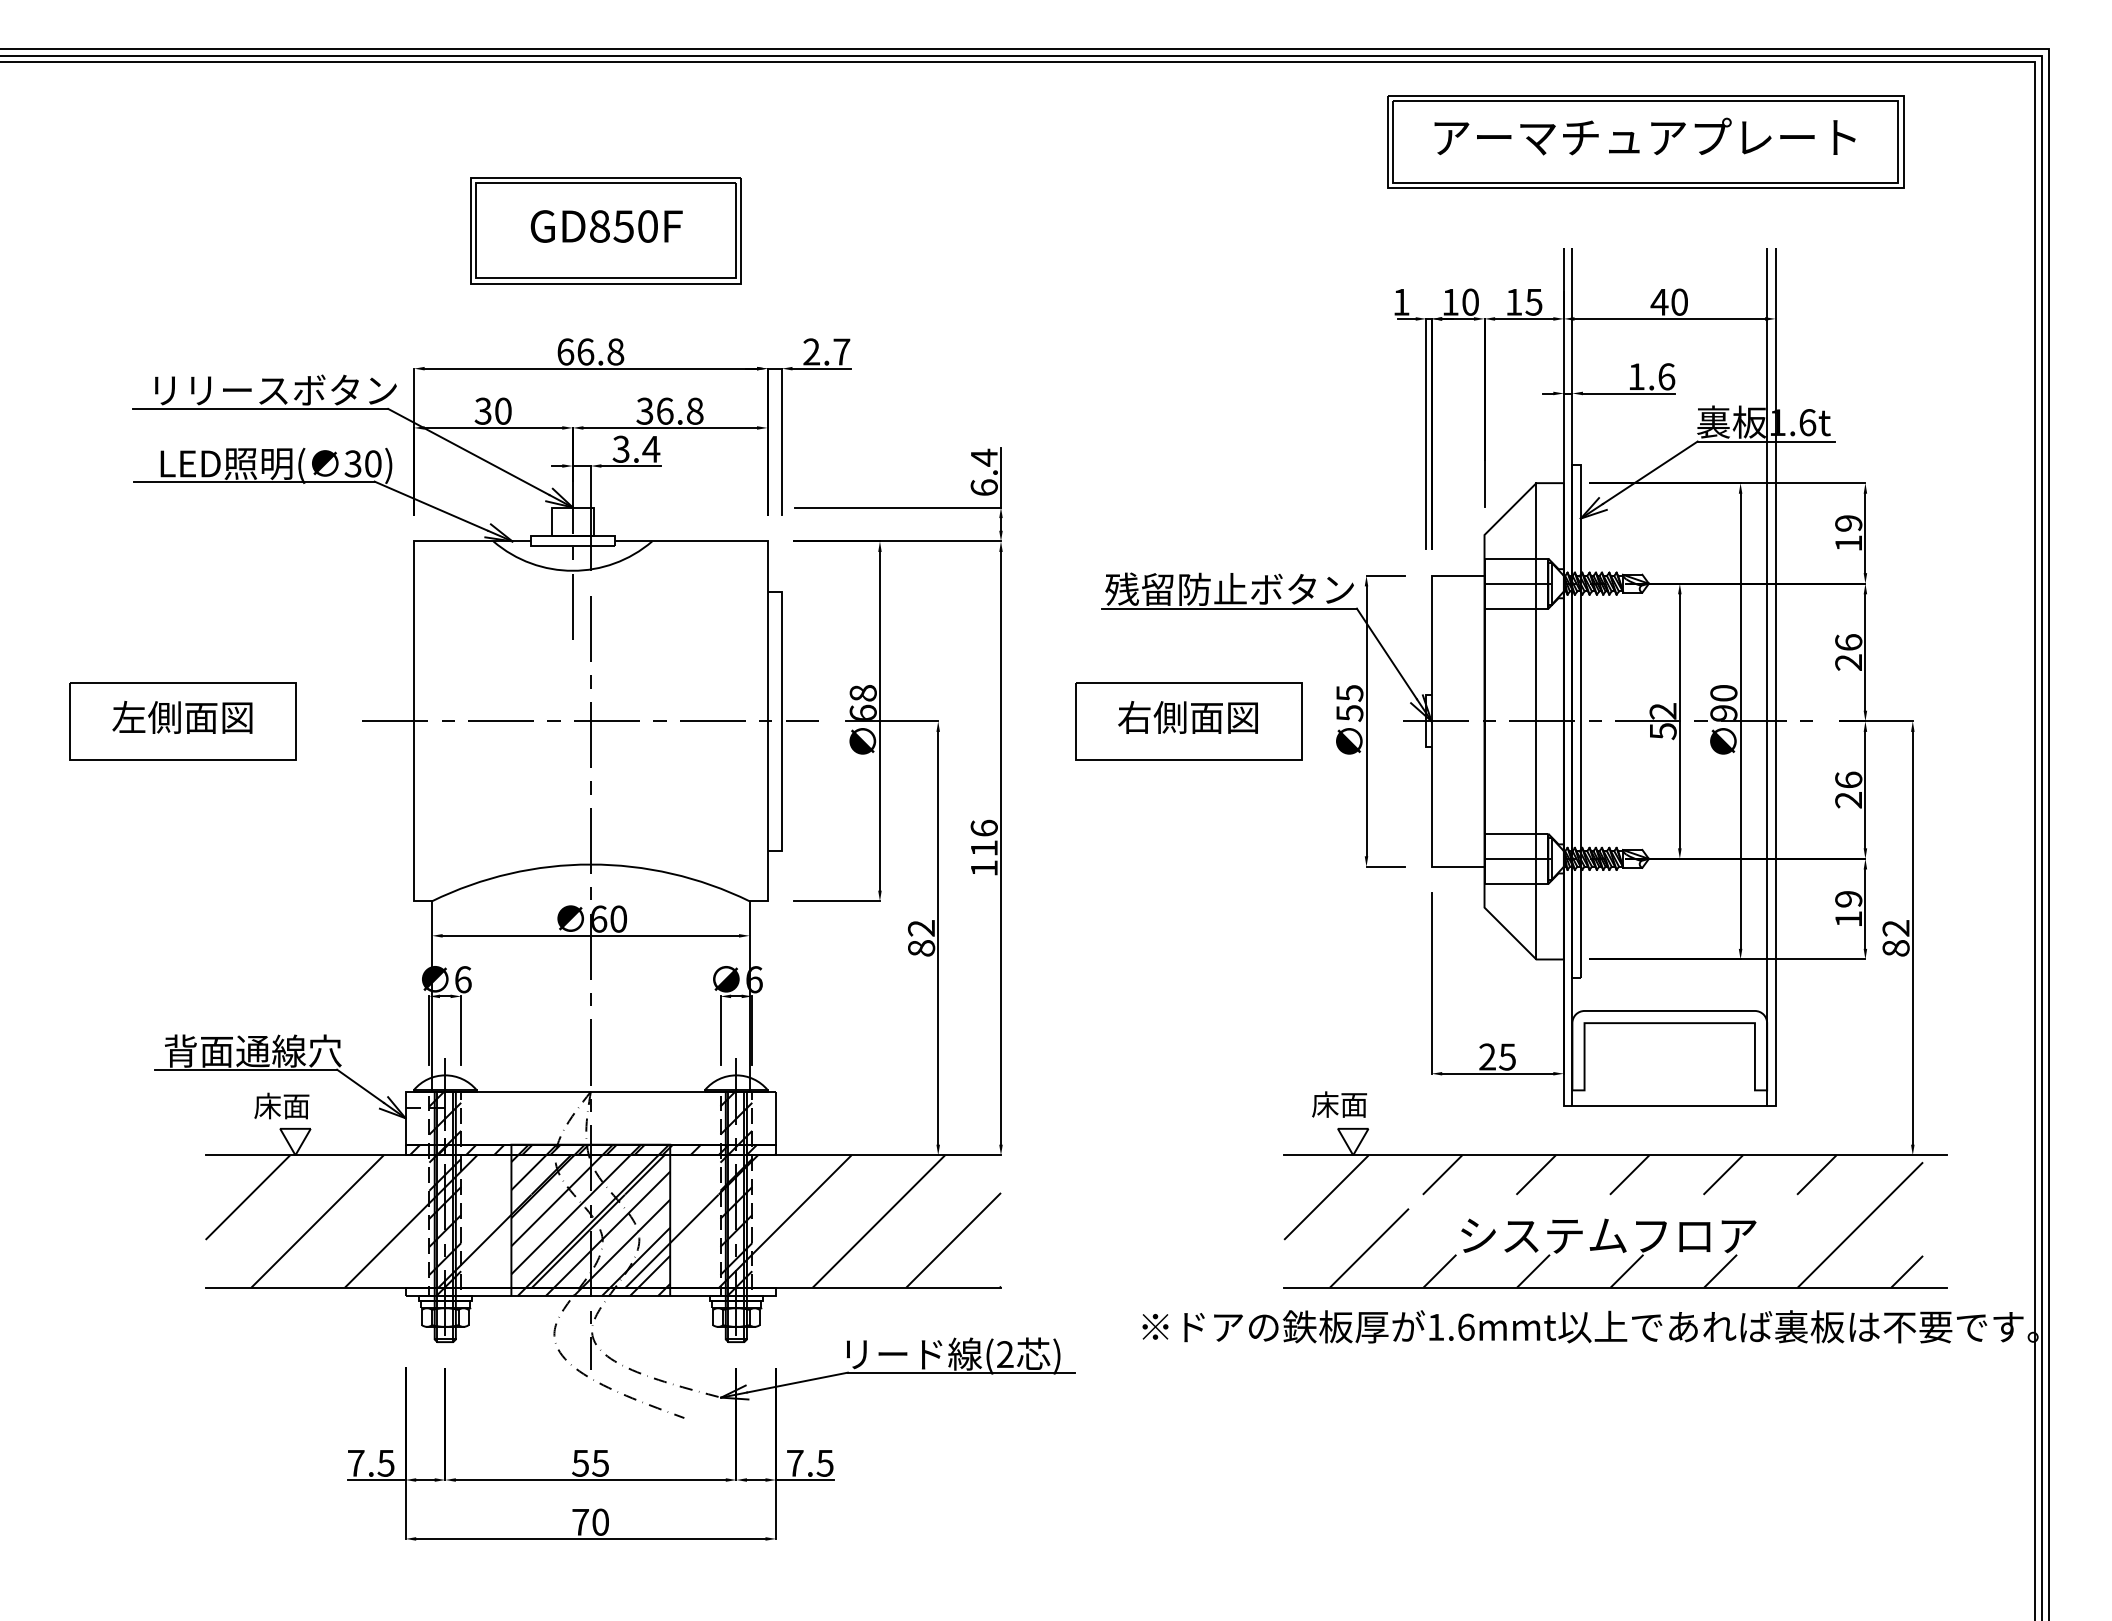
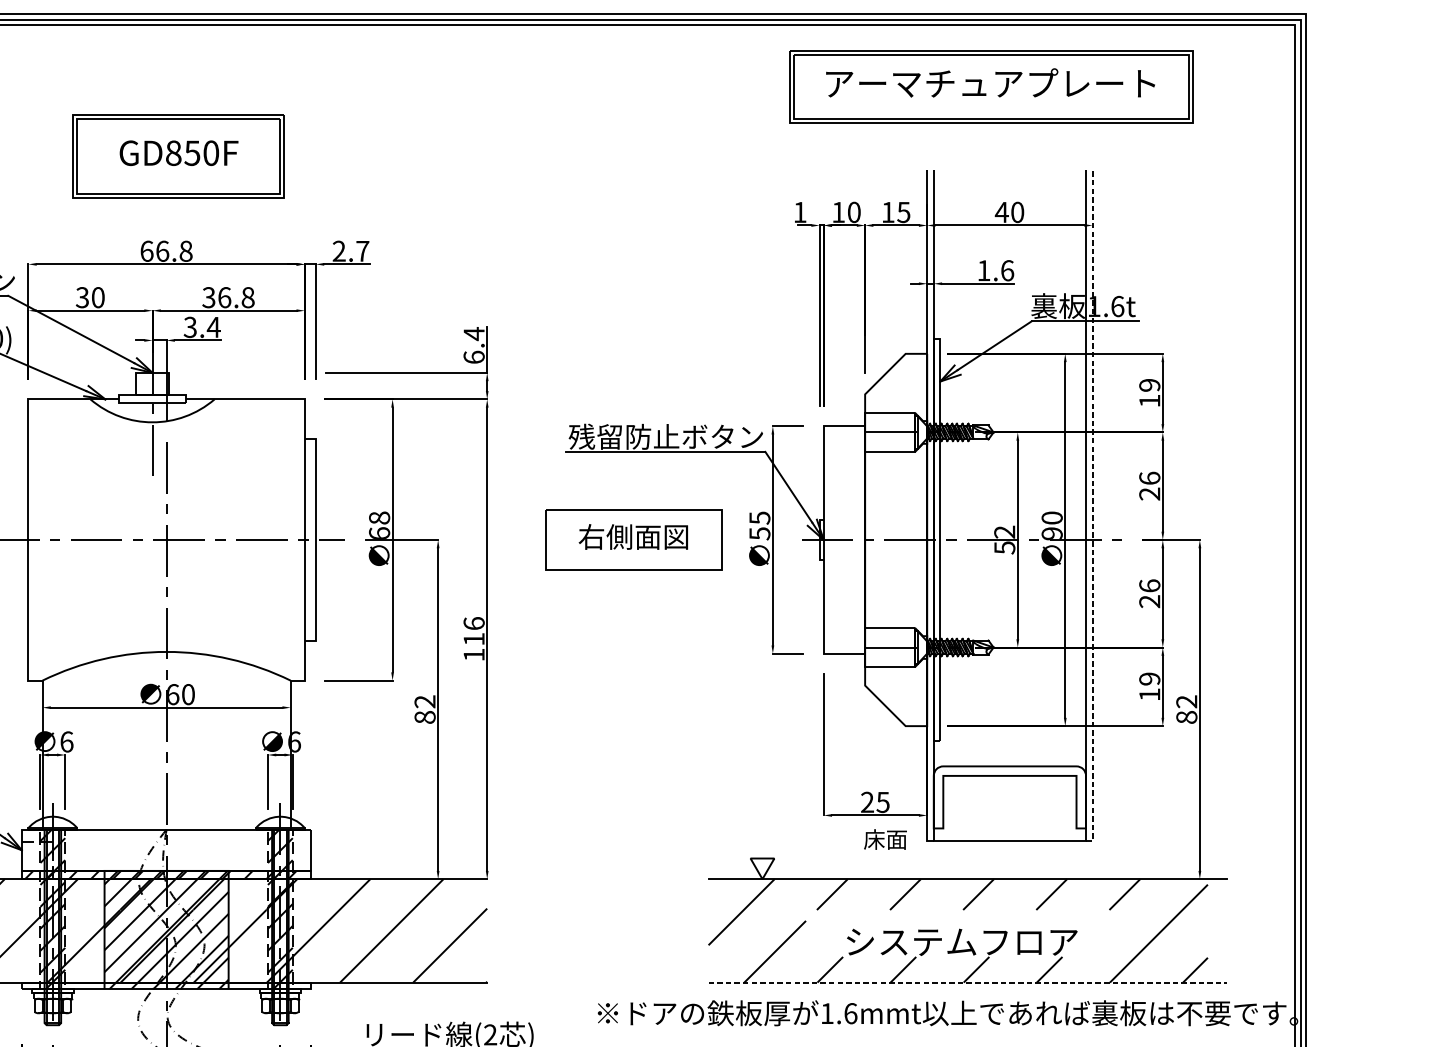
line: (1775, 681) -> (1092, 508), solid -> dashed
line: (1536, 721) -> (905, 540), removed
text: (1339, 1104) -> (885, 839), moved
line: (1616, 1287) -> (968, 982), solid -> dashed

